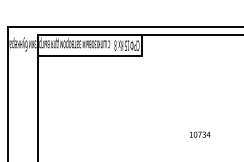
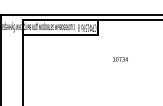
text: (199, 134) -> (120, 59), moved

